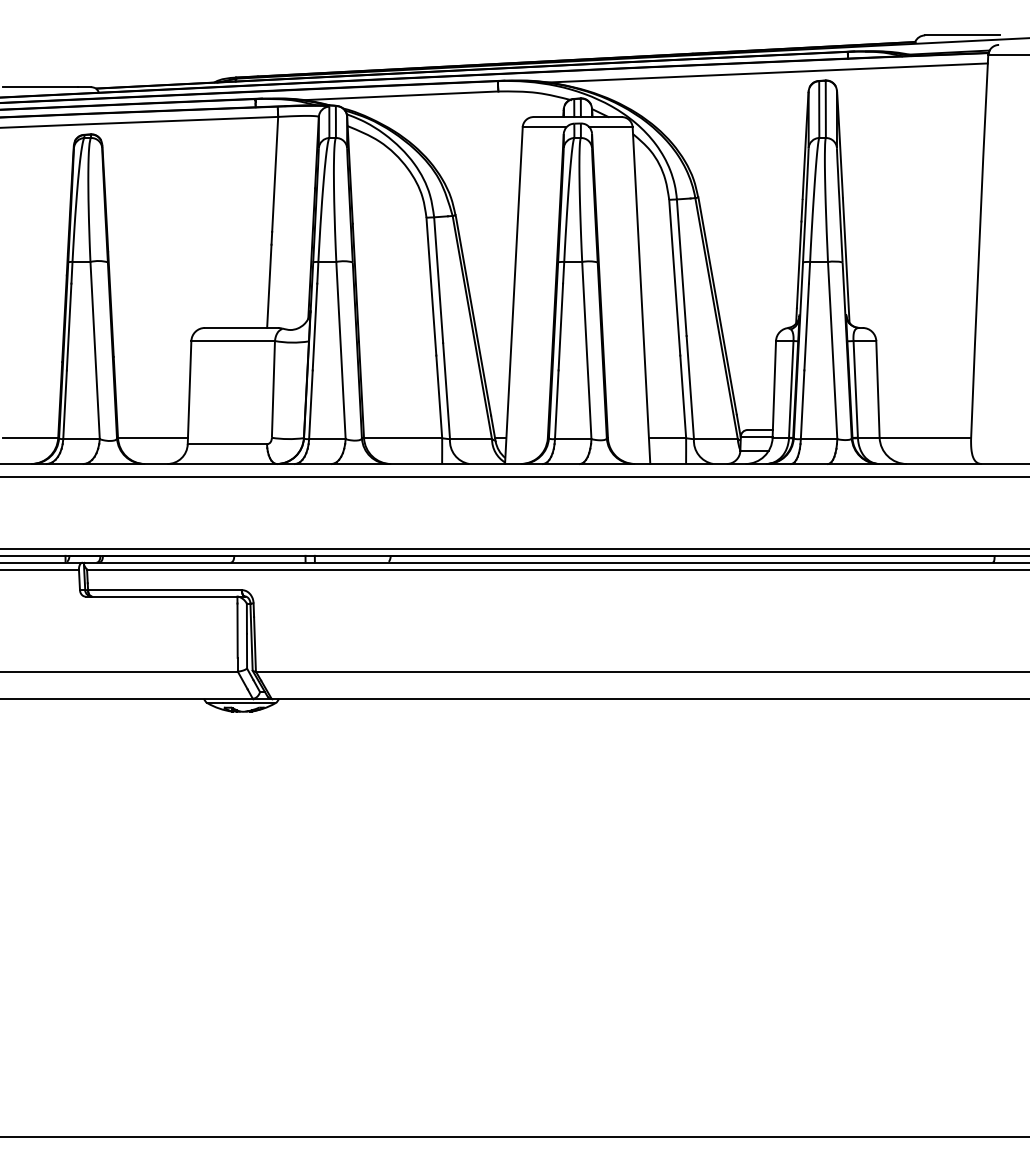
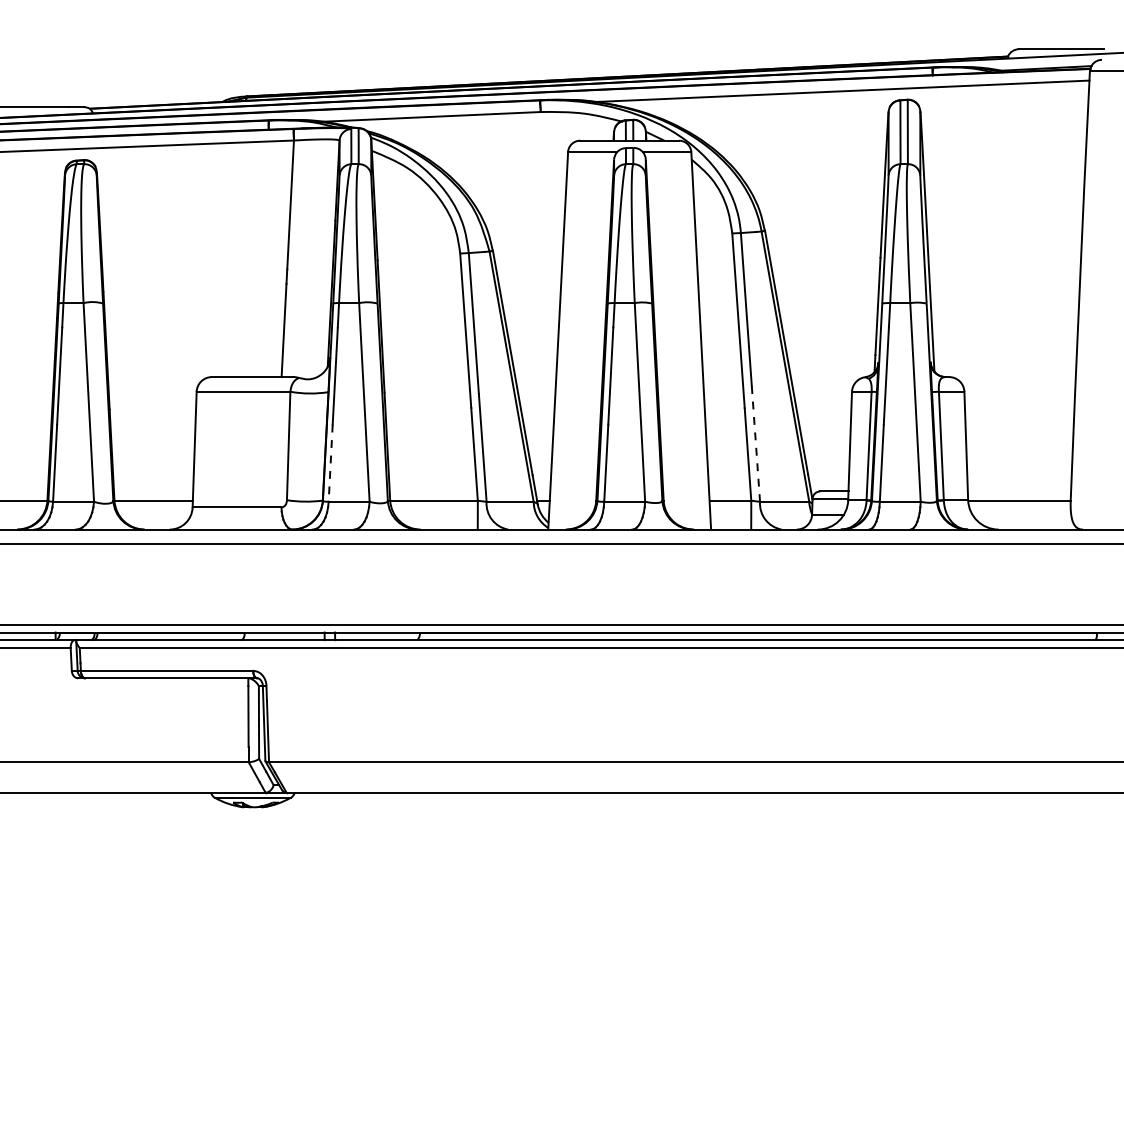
line: (690, 387) -> (756, 443), solid -> dashed
line: (310, 405) -> (330, 463), solid -> dashed

